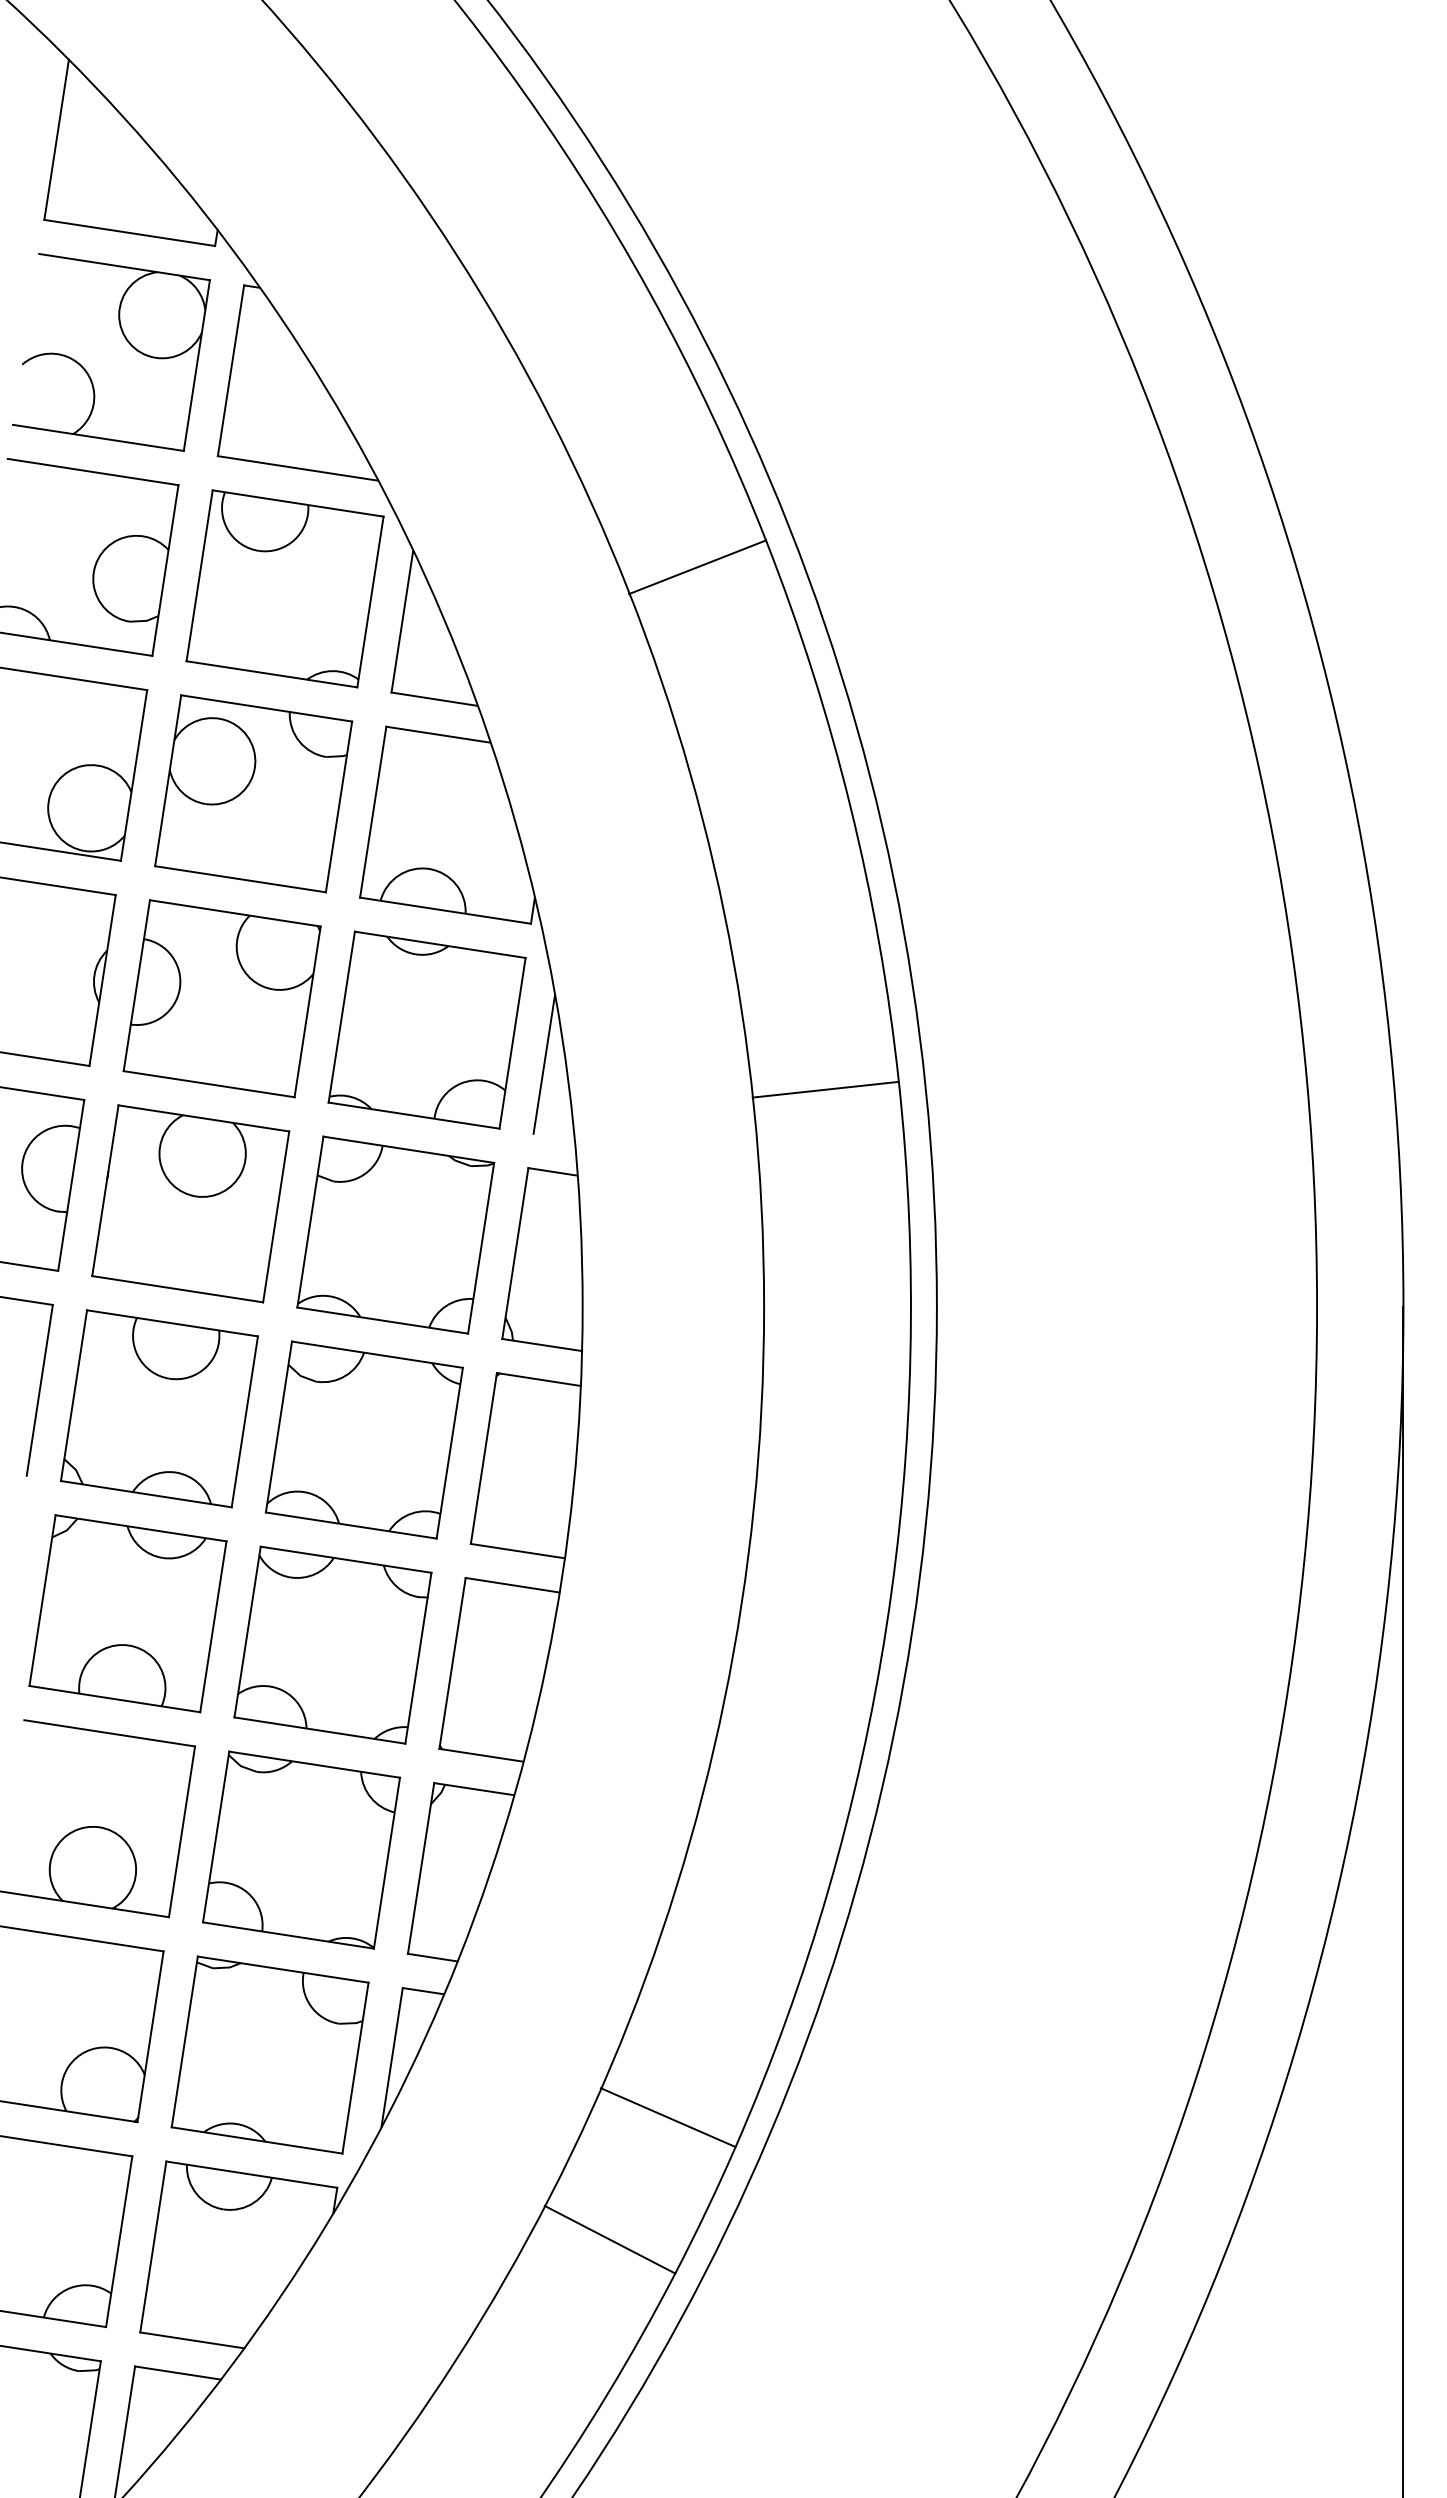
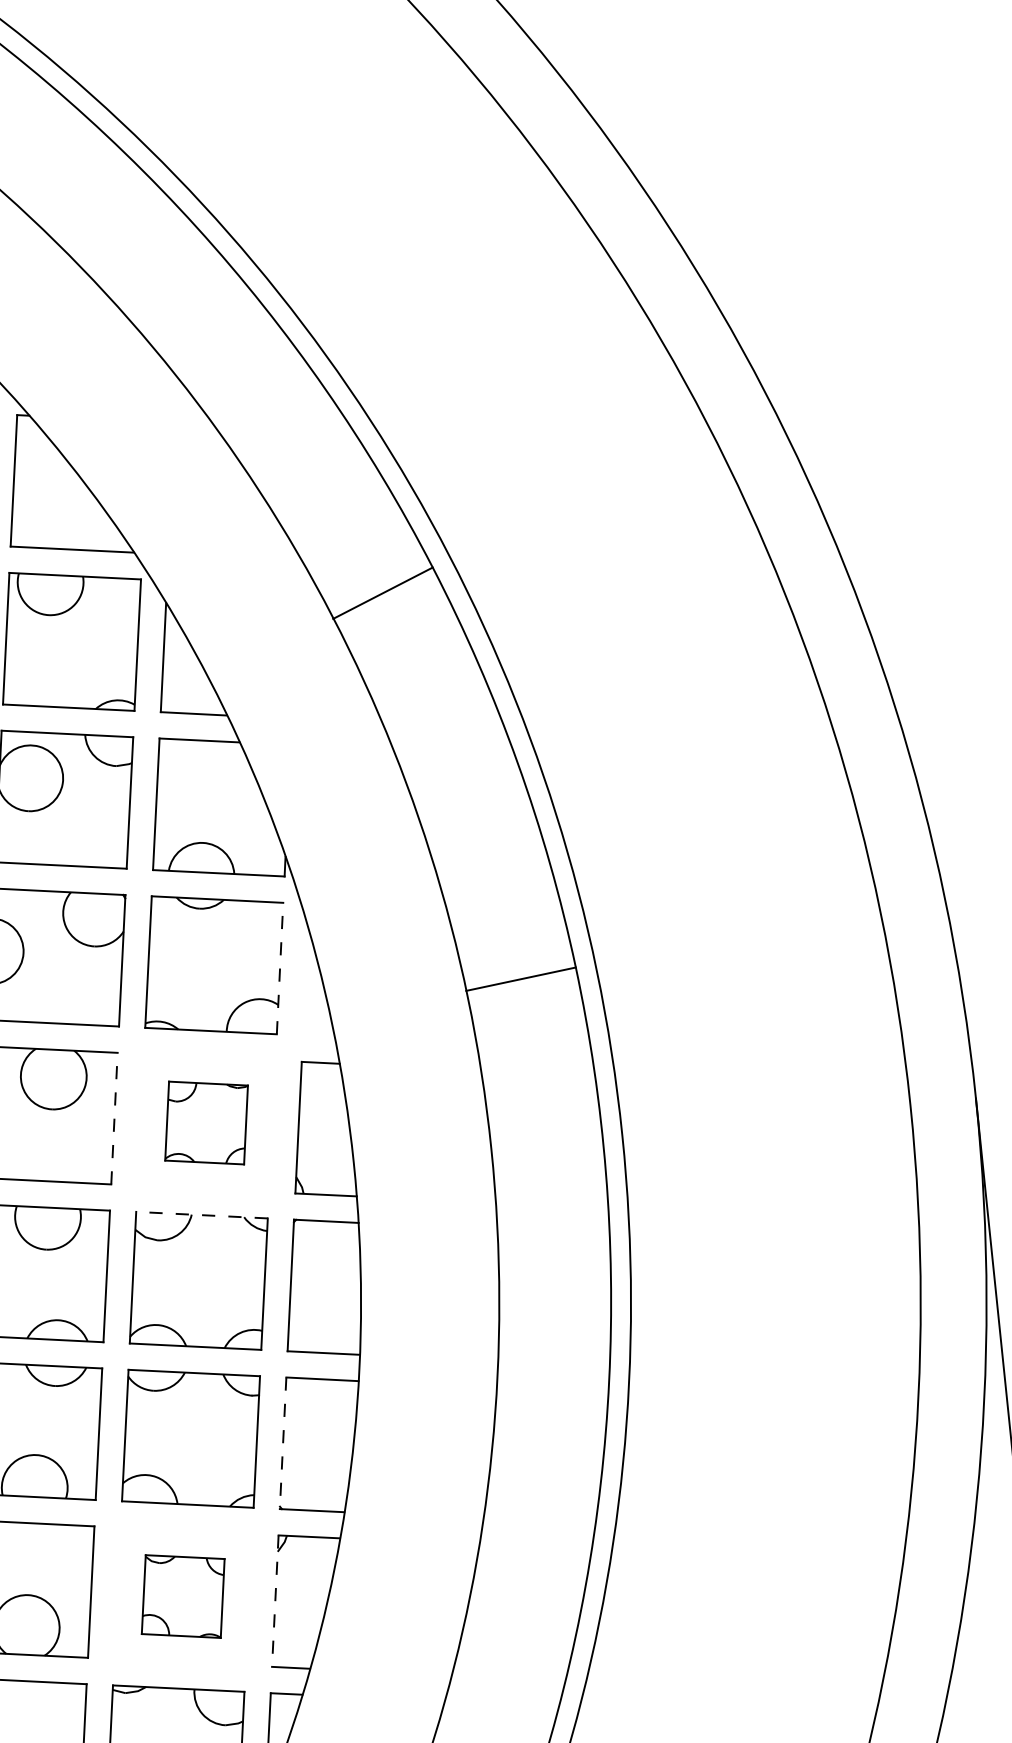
line: (512, 1042) -> (279, 967), solid -> dashed
line: (544, 1064) -> (305, 982), removed
line: (276, 1216) -> (114, 1118), solid -> dashed
part: (395, 1234) -> (206, 1122), size x0.6
line: (376, 1354) -> (201, 1215), solid -> dashed
line: (452, 1663) -> (283, 1443), solid -> dashed
part: (301, 1849) -> (183, 1596), size x0.6
line: (421, 1868) -> (275, 1601), solid -> dashed

